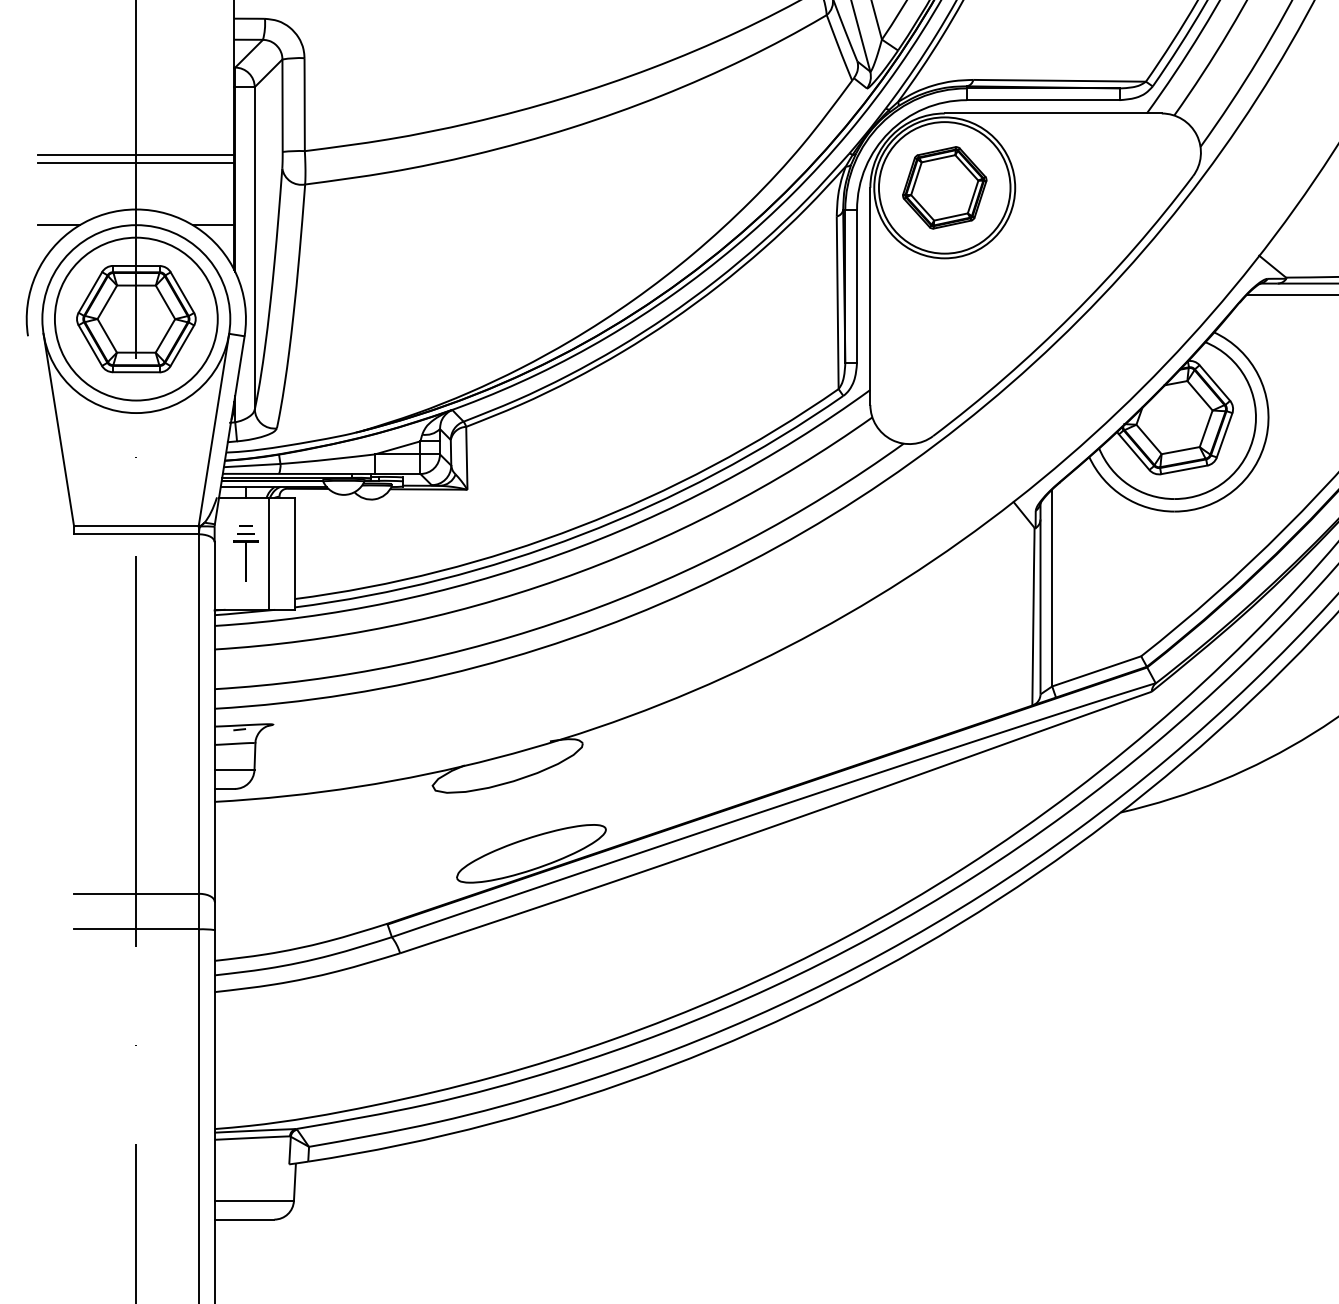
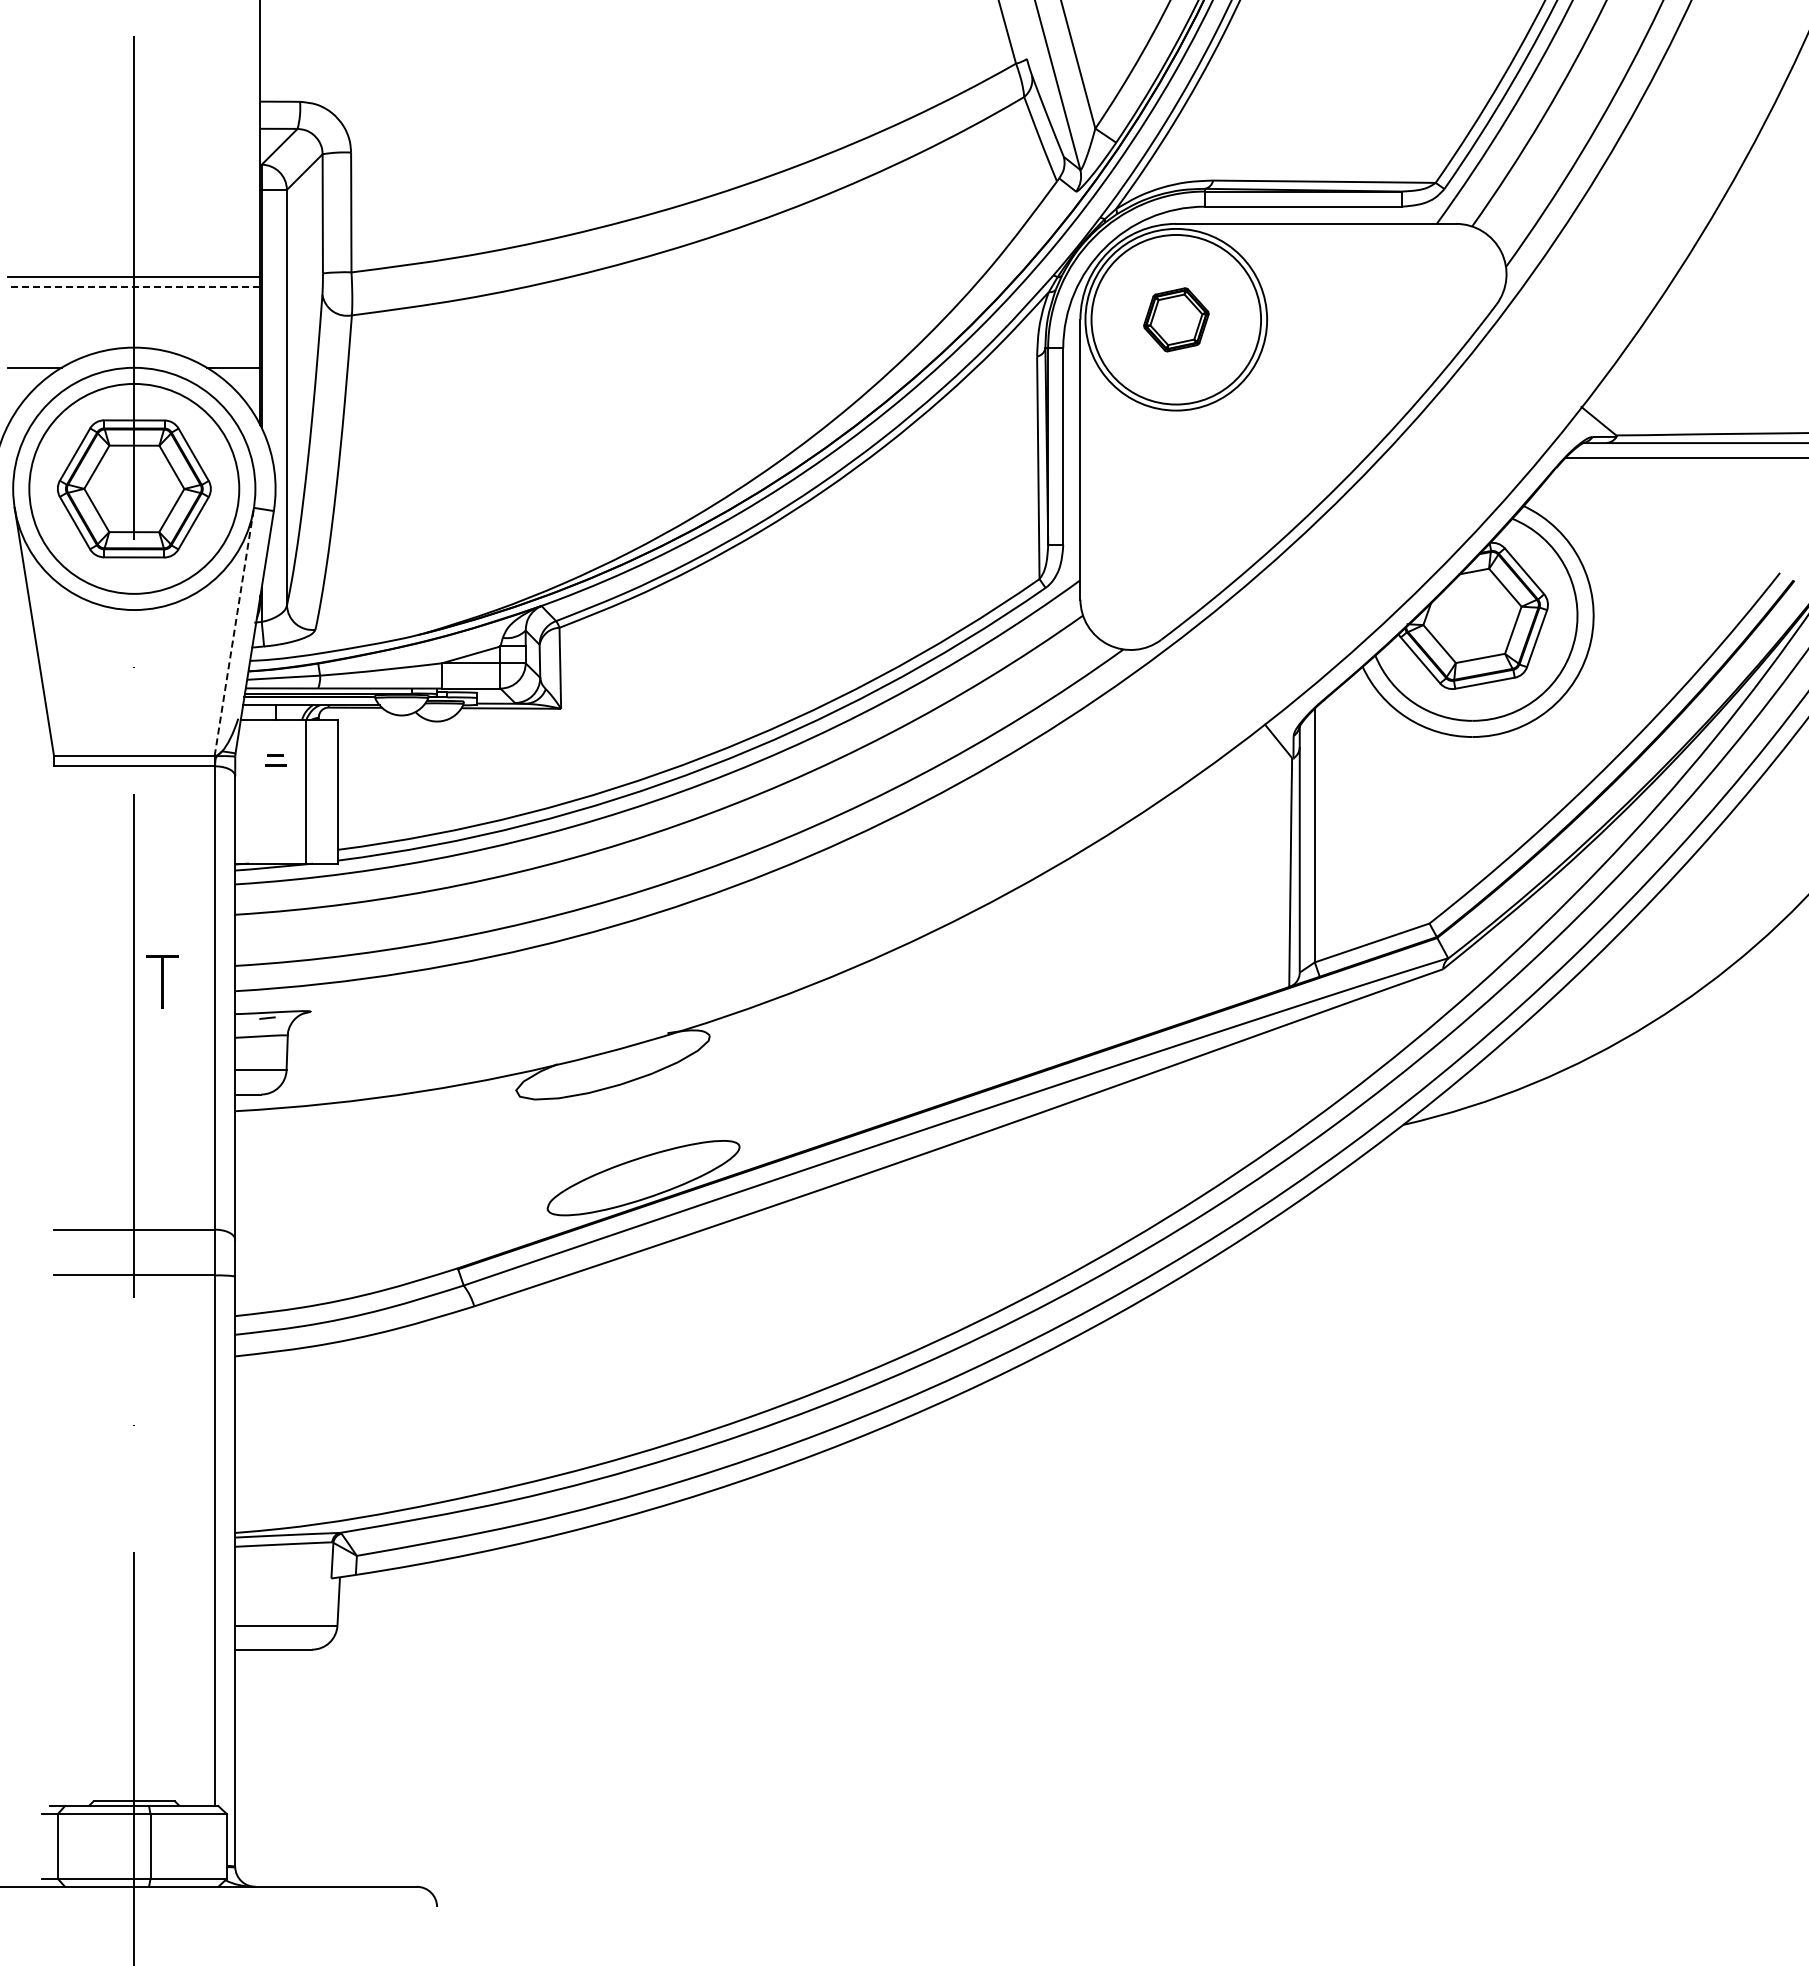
line: (135, 162) -> (133, 287), solid -> dashed
part: (944, 187) -> (1176, 319), size x0.6
line: (214, 430) -> (234, 632), solid -> dashed
part: (245, 560) -> (162, 981), moved

